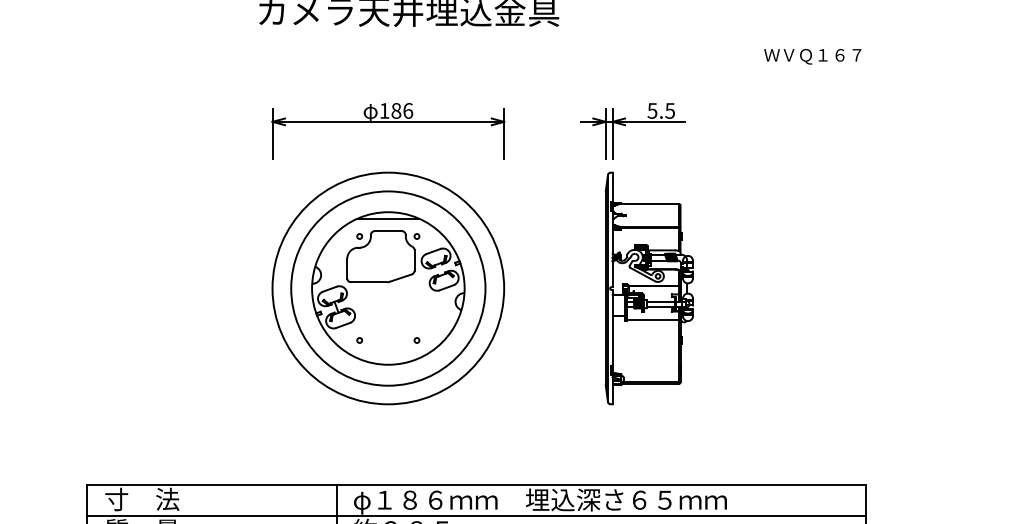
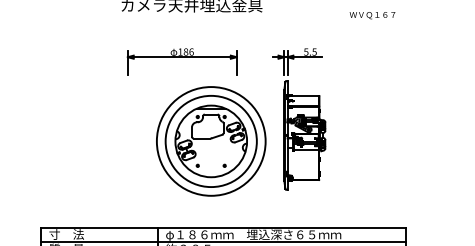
text: (812, 56) -> (372, 15), moved
part: (388, 288) -> (211, 141), moved

